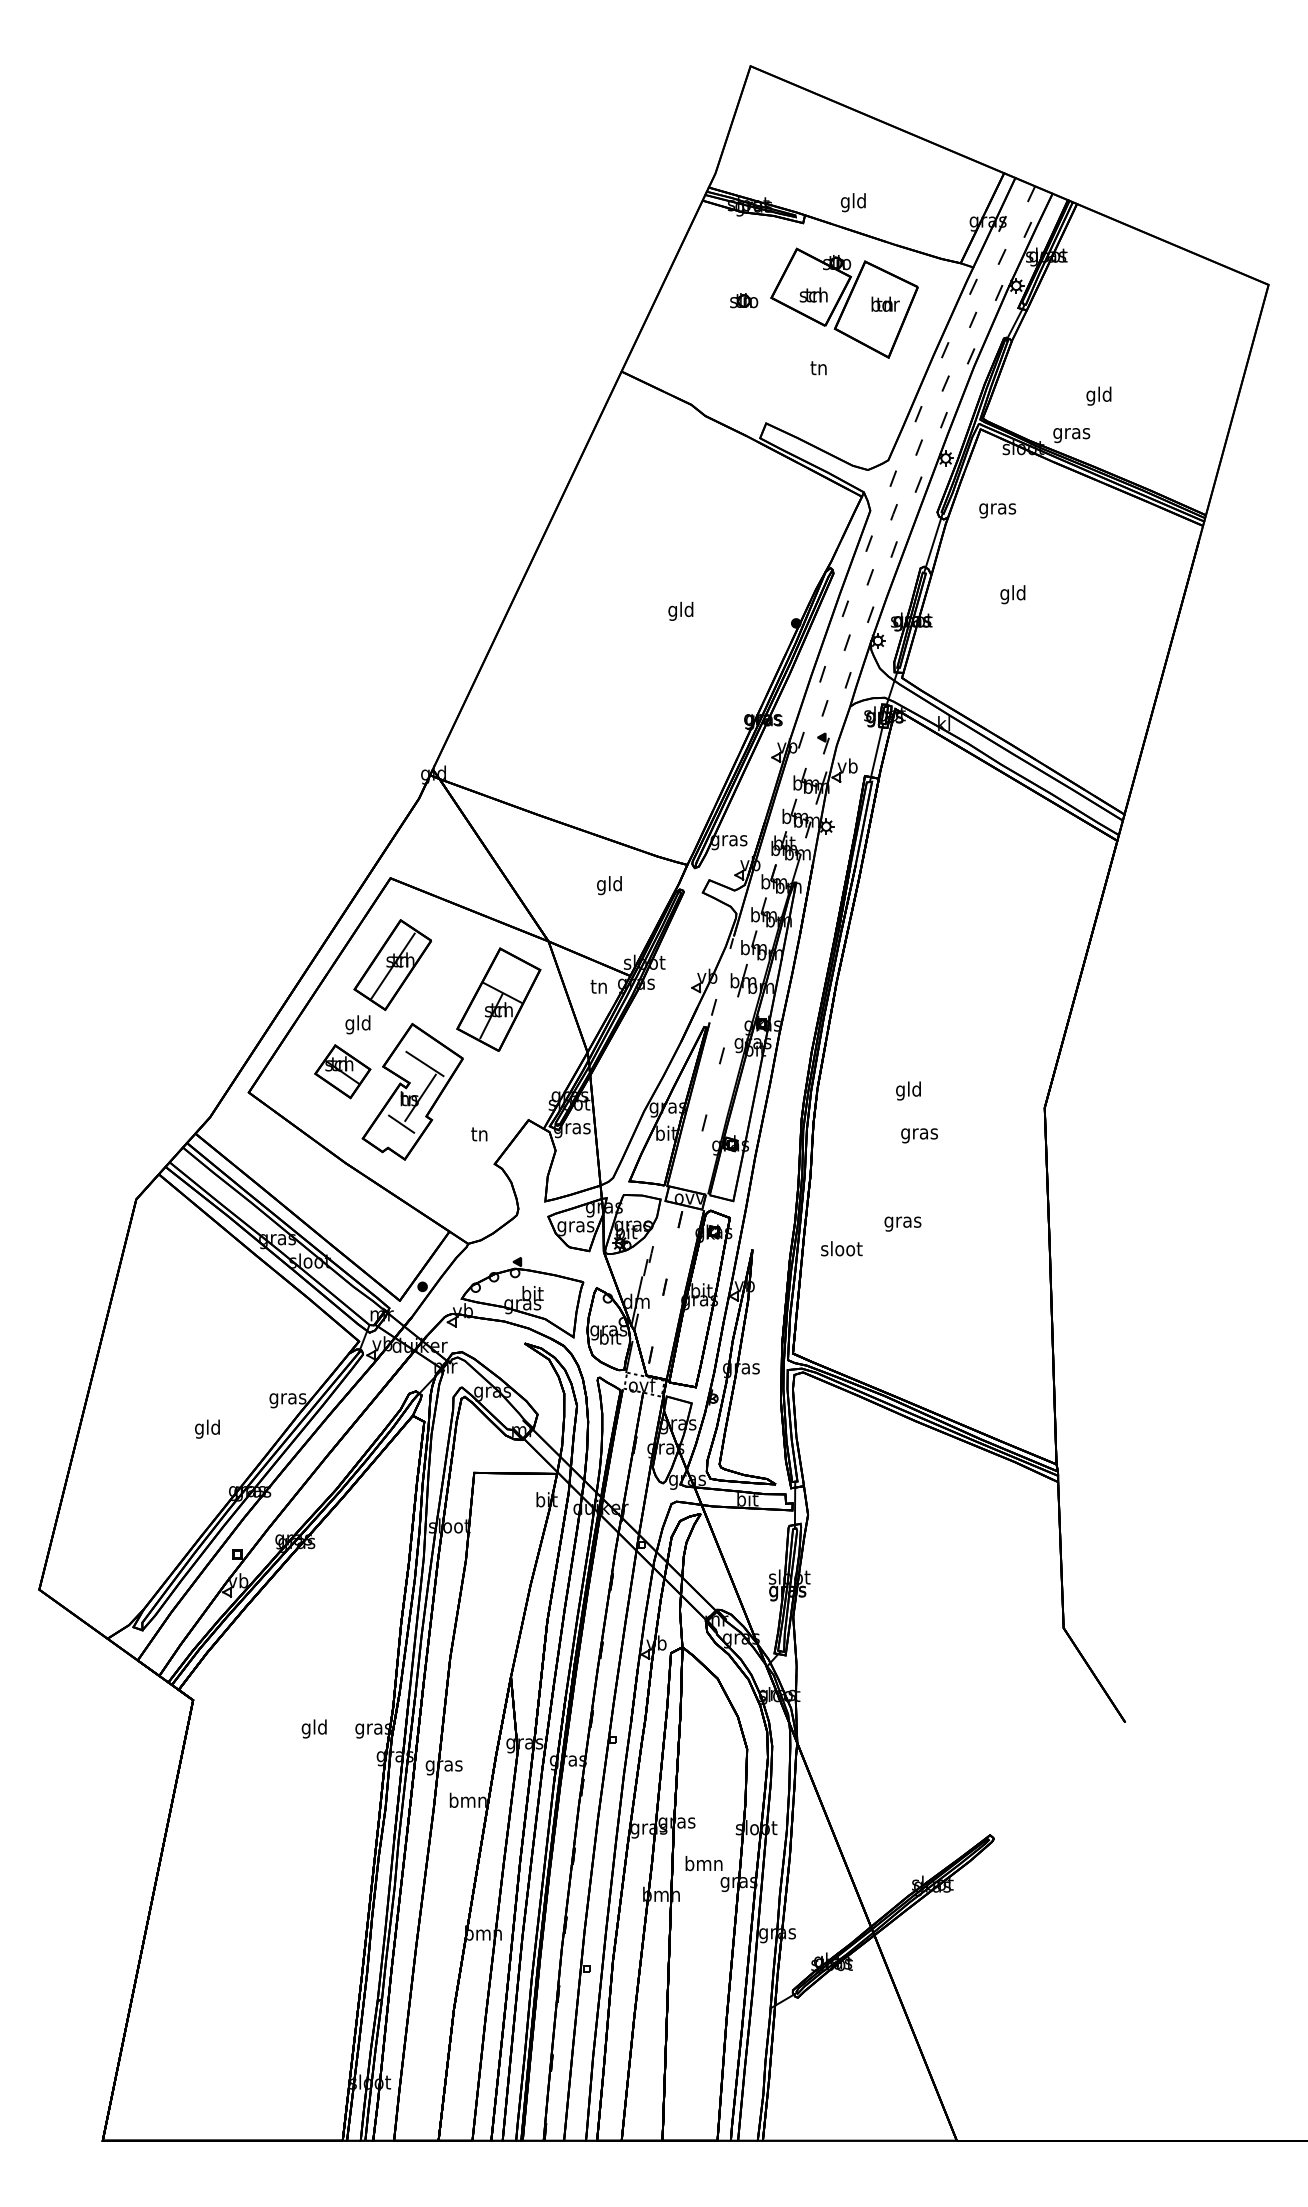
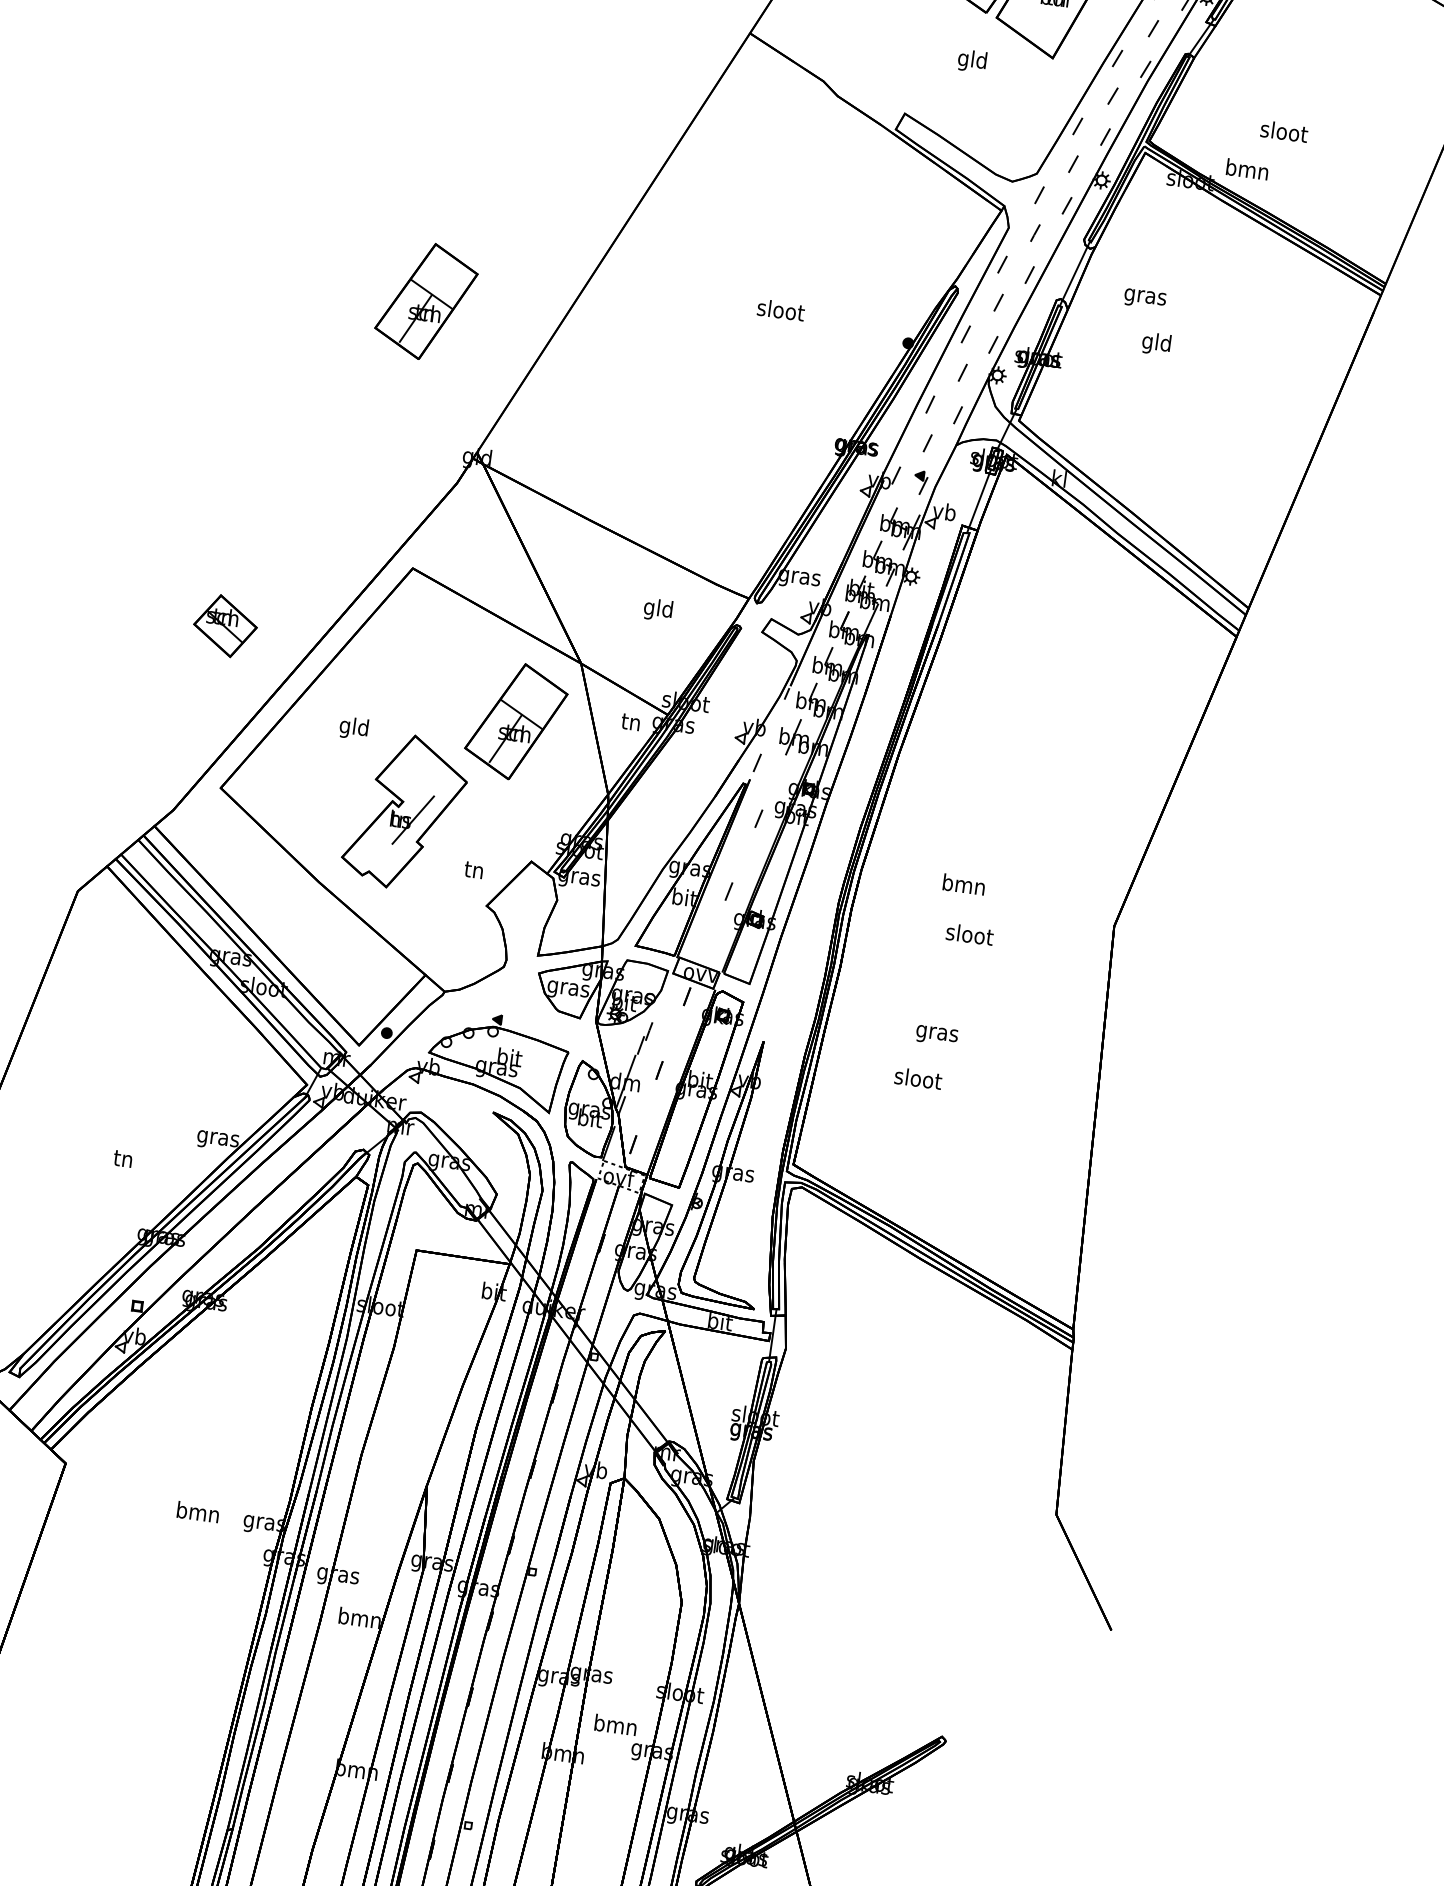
text: (818, 369) -> (971, 60), tn -> gld
text: (1099, 395) -> (1284, 132), gld -> sloot
text: (1071, 433) -> (1246, 171), gras -> bmn
text: (997, 510) -> (1144, 298), moved
text: (681, 610) -> (781, 311), gld -> sloot
part: (370, 643) -> (426, 301), added
part: (392, 965) -> (401, 666), removed
line: (424, 1063) -> (422, 782), removed
part: (342, 1071) -> (225, 625), moved
text: (908, 1090) -> (963, 886), gld -> bmn
line: (401, 1123) -> (387, 846), removed
text: (919, 1133) -> (969, 936), gras -> sloot
text: (841, 1248) -> (918, 1078), moved
text: (207, 1428) -> (123, 1159), gld -> tn
text: (314, 1728) -> (197, 1513), gld -> bmn

